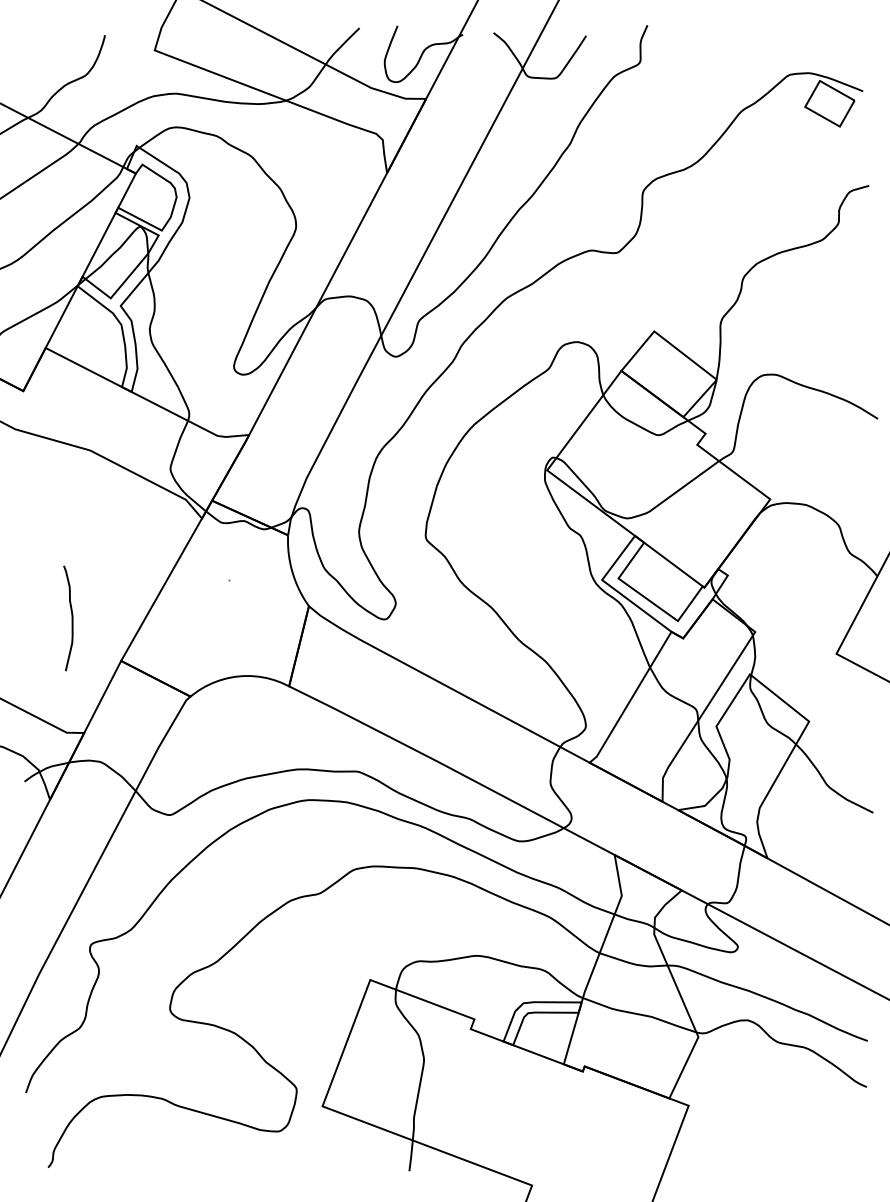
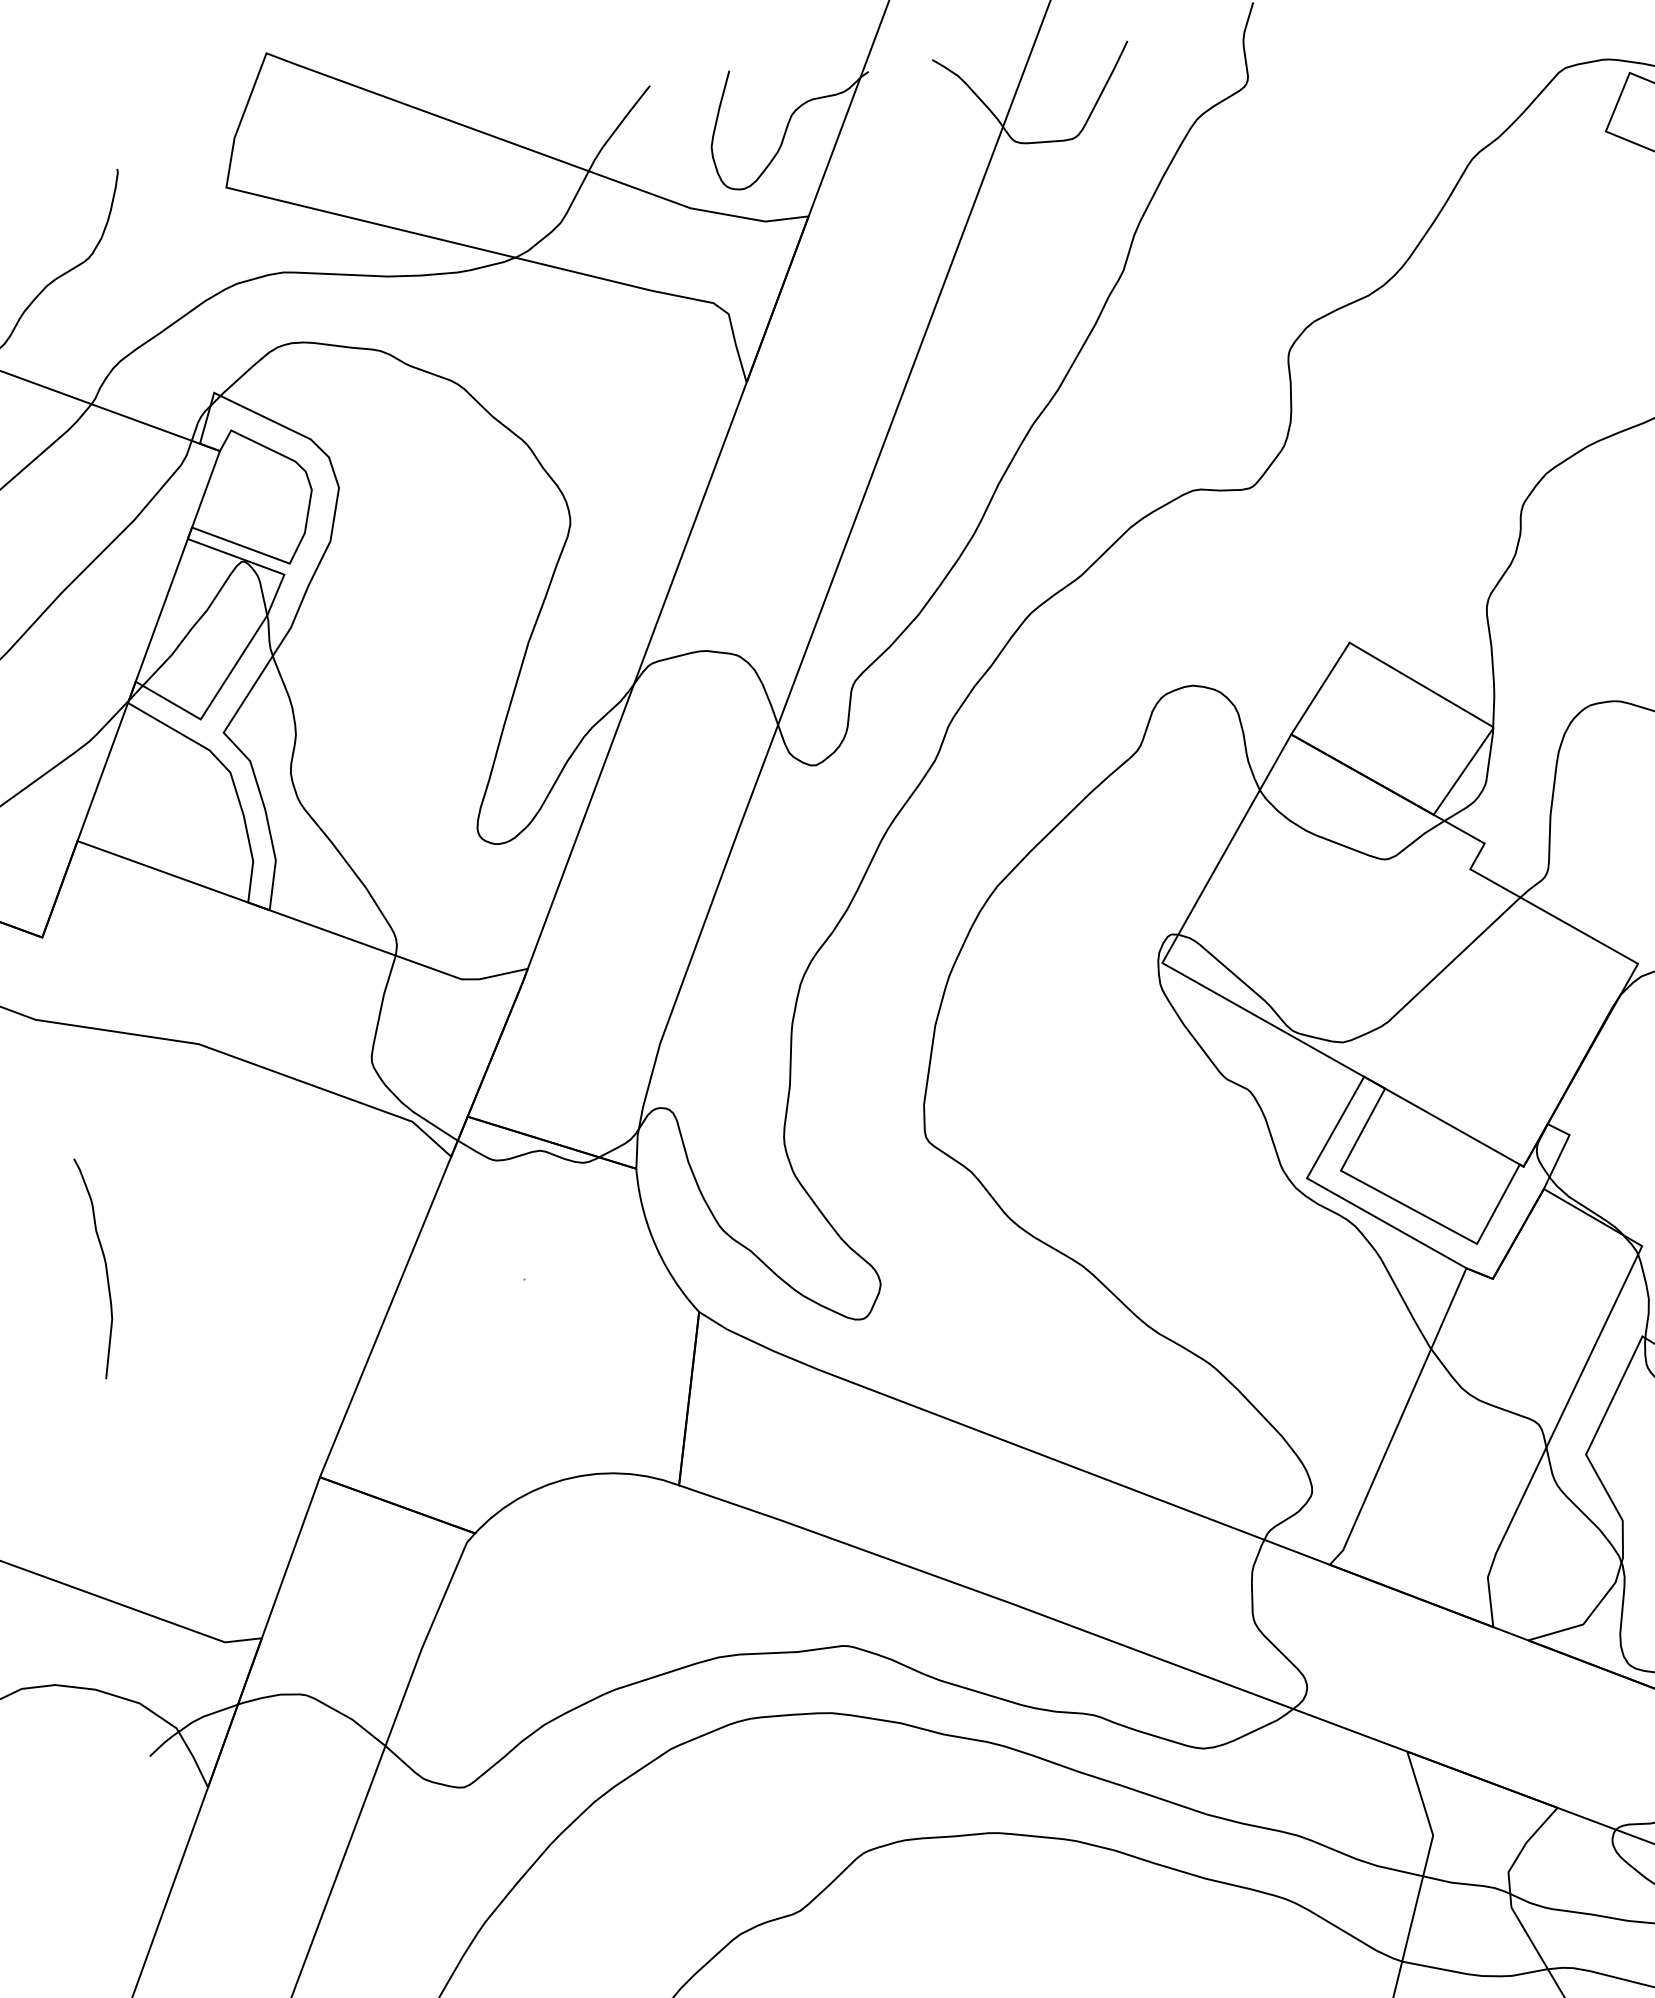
curve: (71, 618) -> (104, 1267), moved

